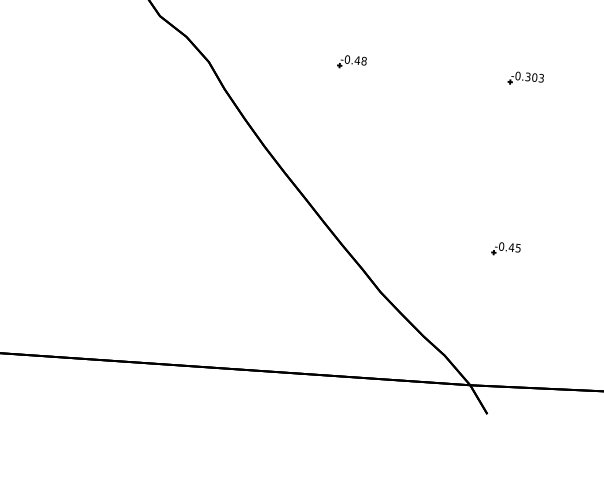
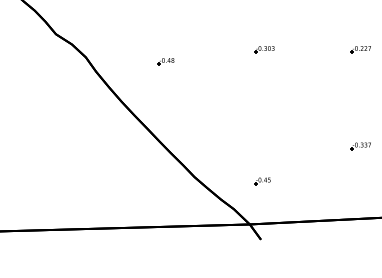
part: (350, 61) -> (165, 61), moved
part: (505, 249) -> (262, 181), moved

